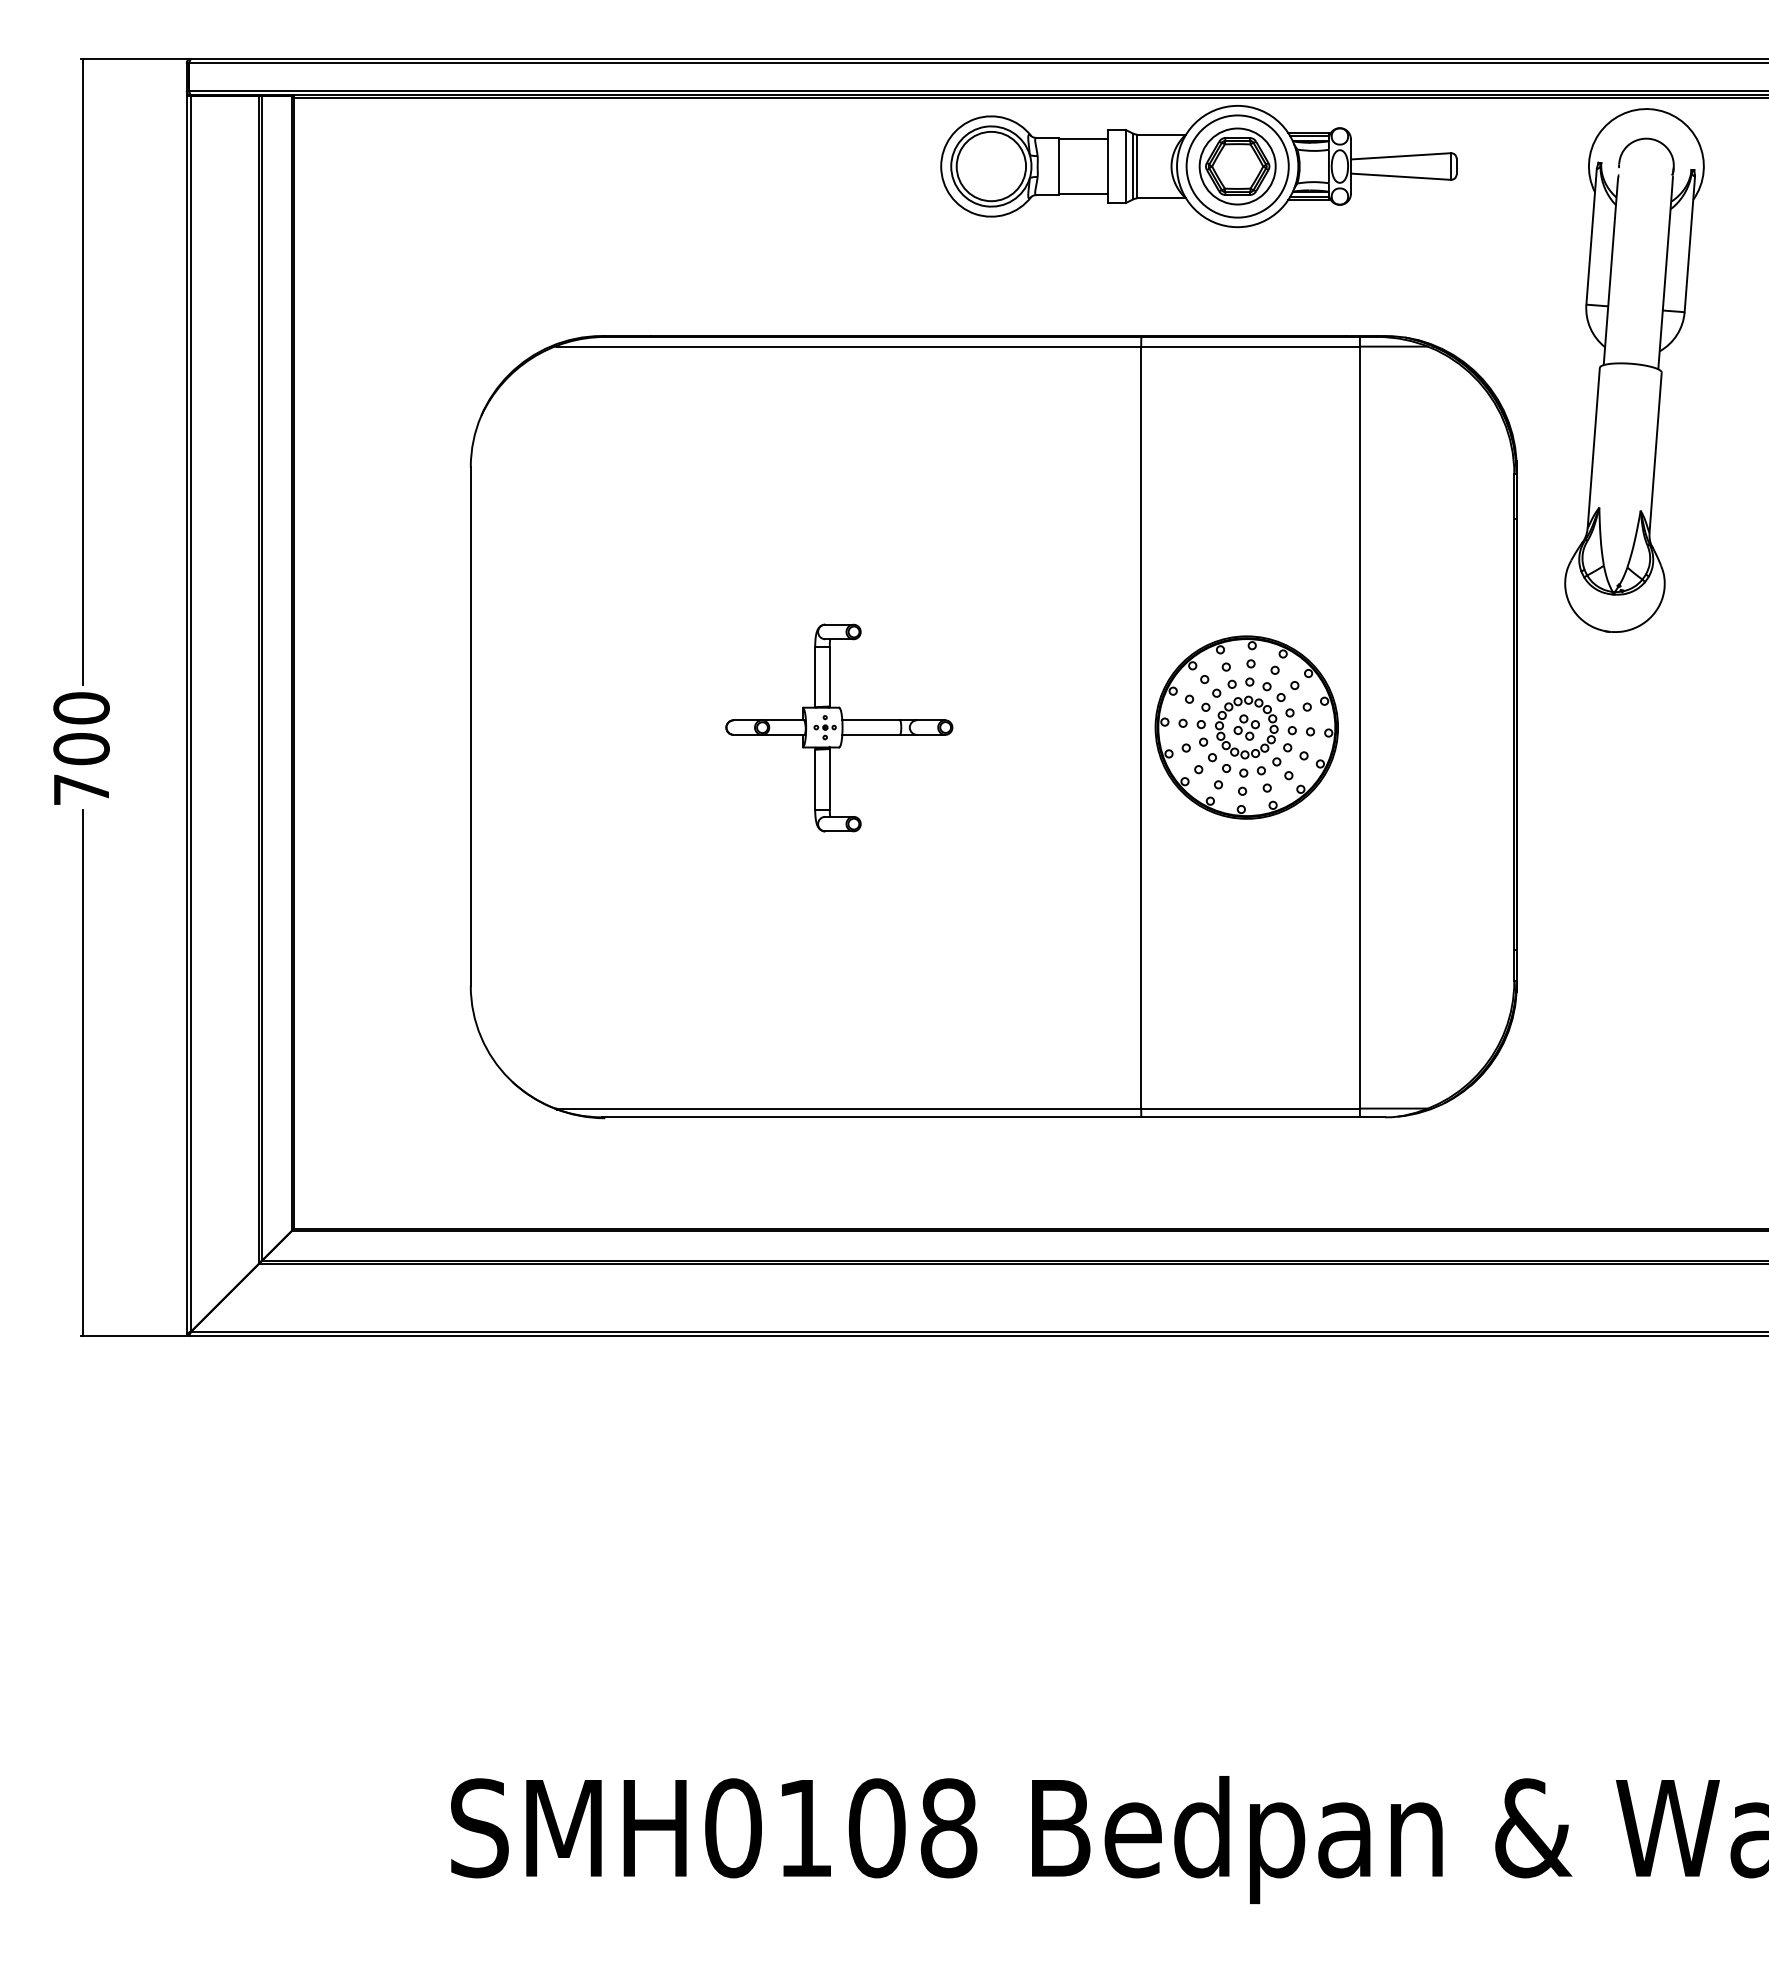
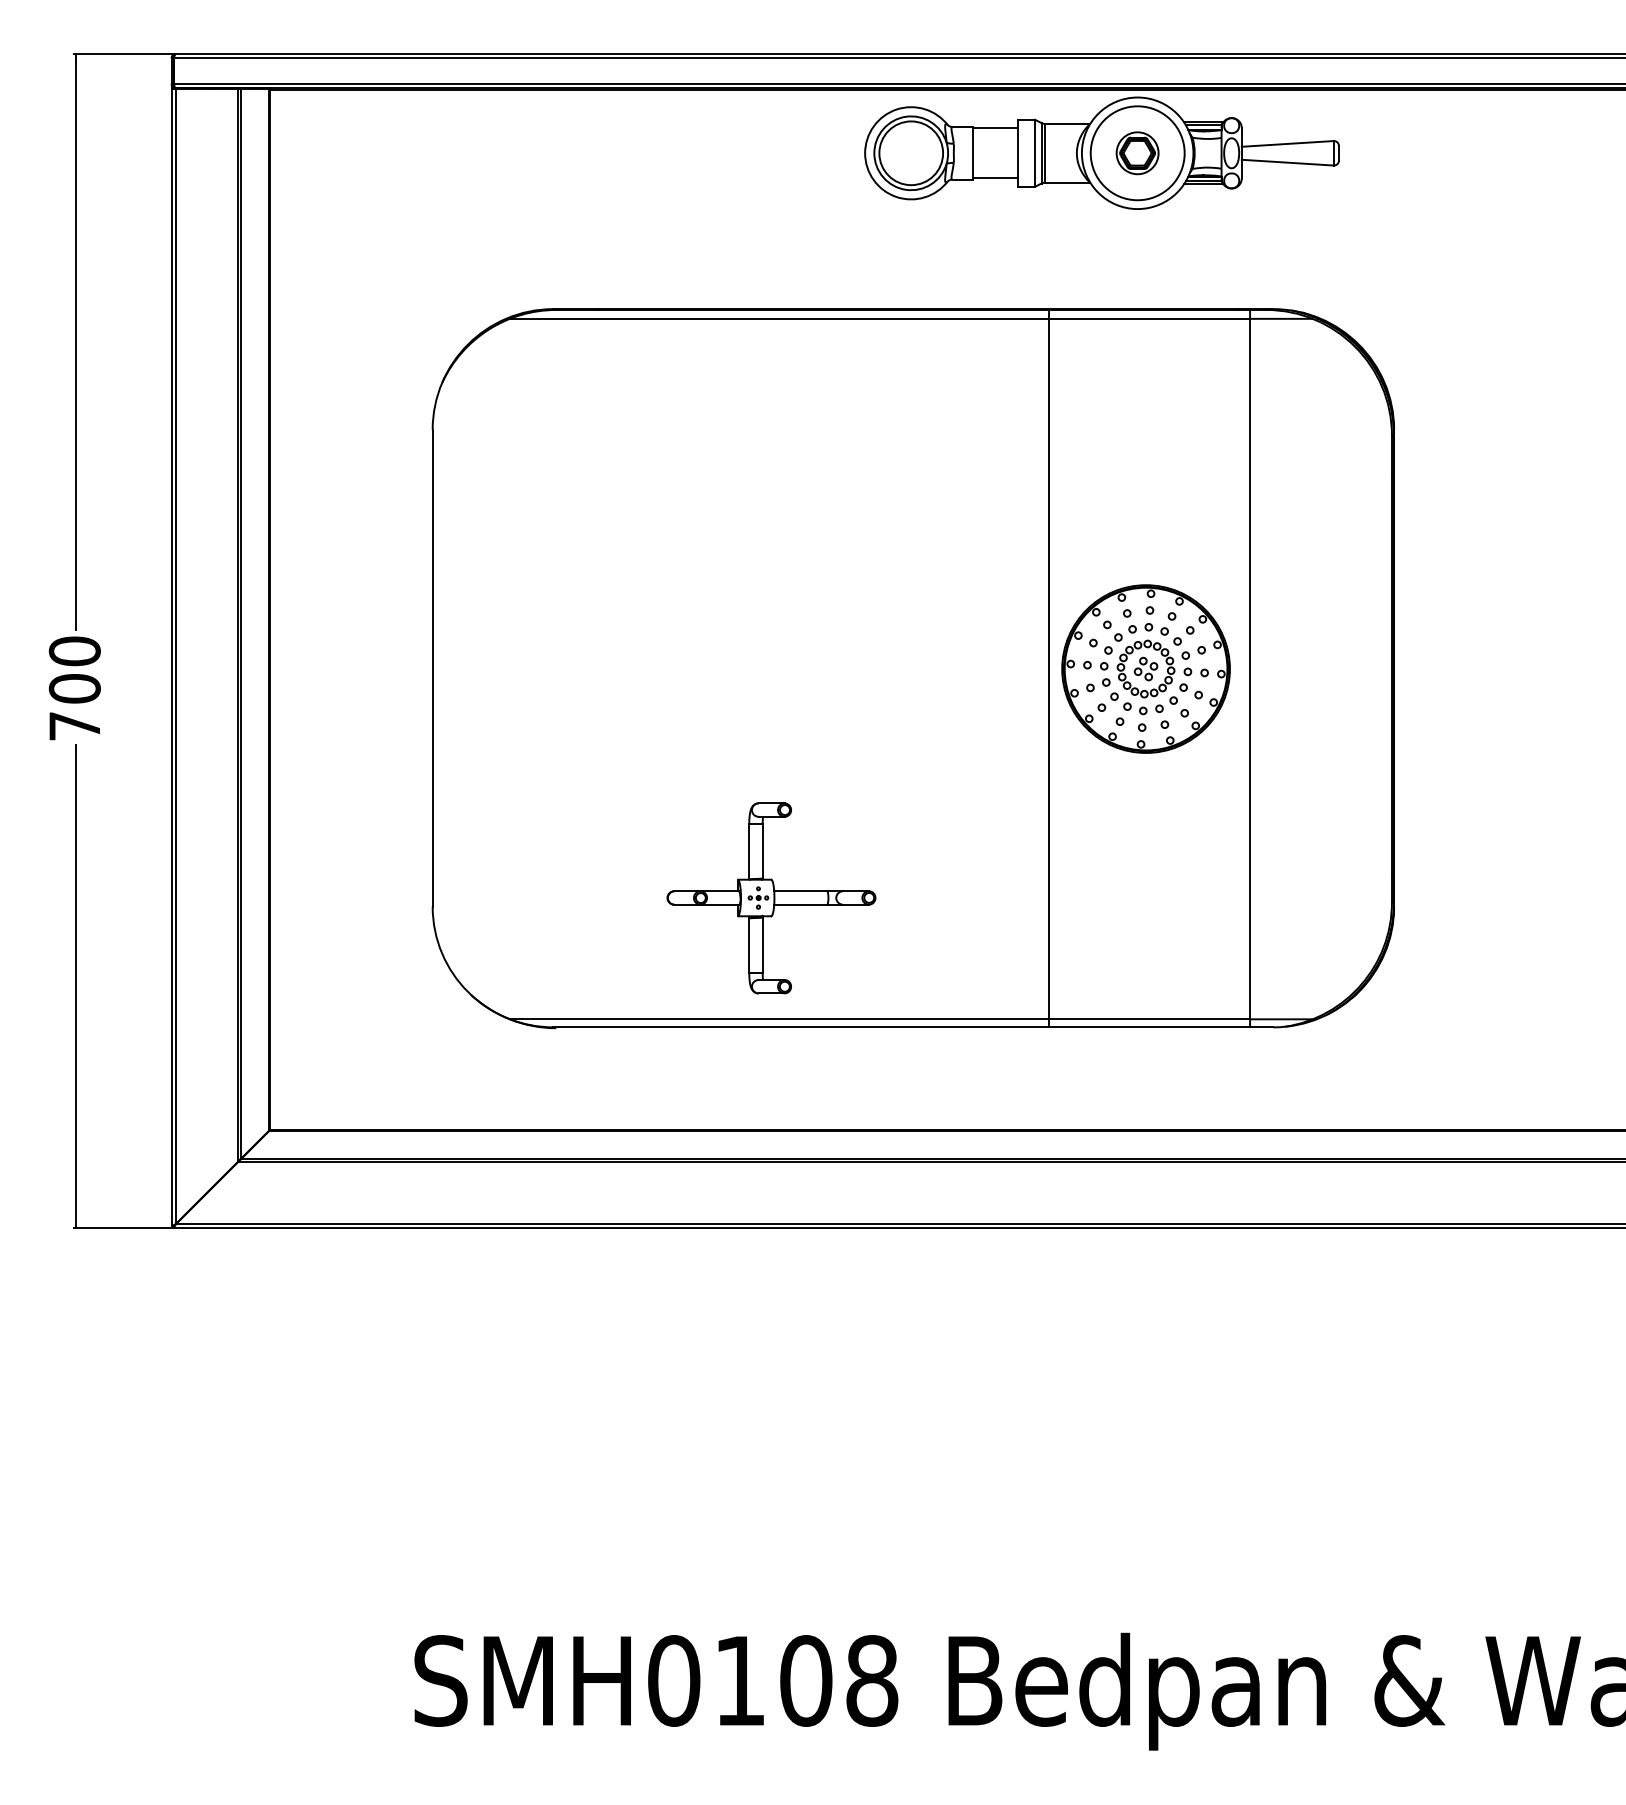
part: (1237, 166) -> (1137, 153), size x0.6
part: (1634, 370) -> (1502, 340), removed
part: (839, 727) -> (771, 897), moved

